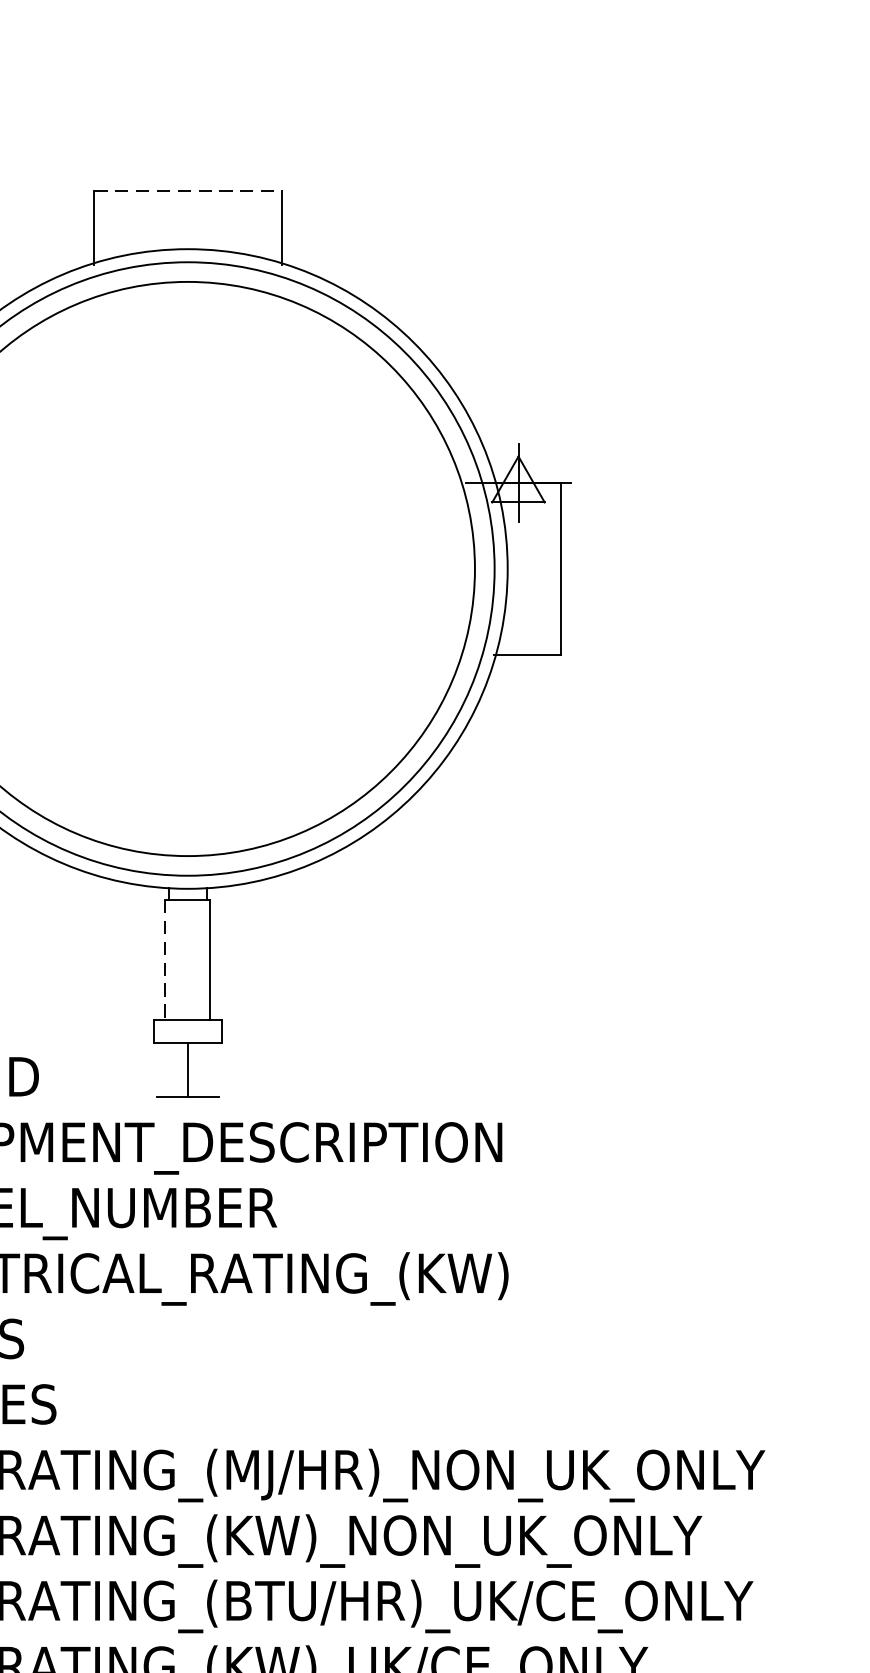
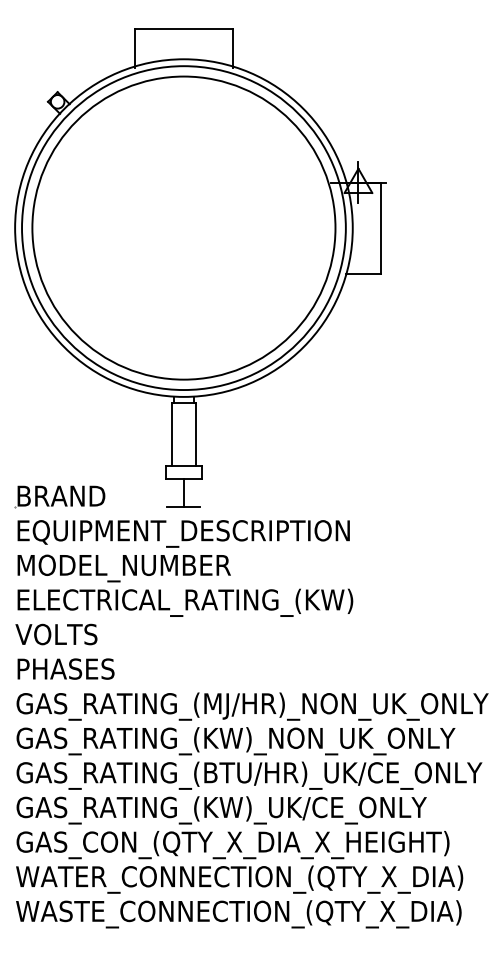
line: (188, 190) -> (184, 28), dashed -> solid
line: (166, 959) -> (172, 434), dashed -> solid

